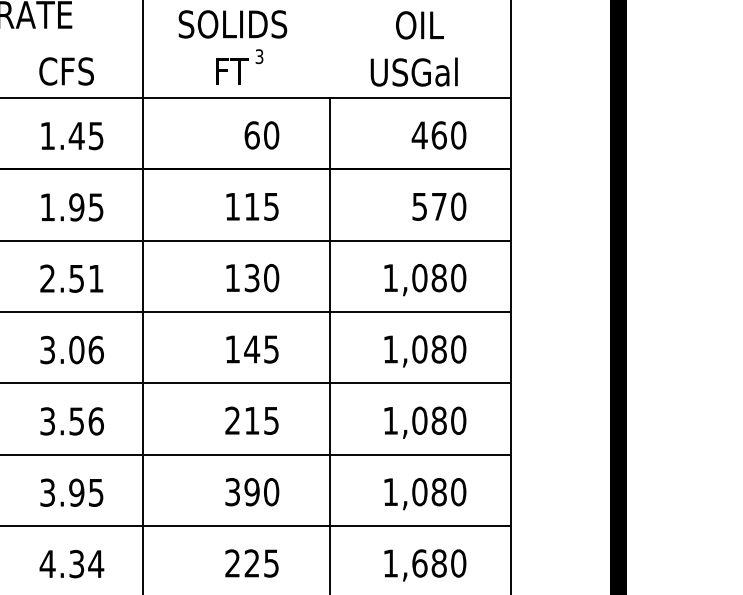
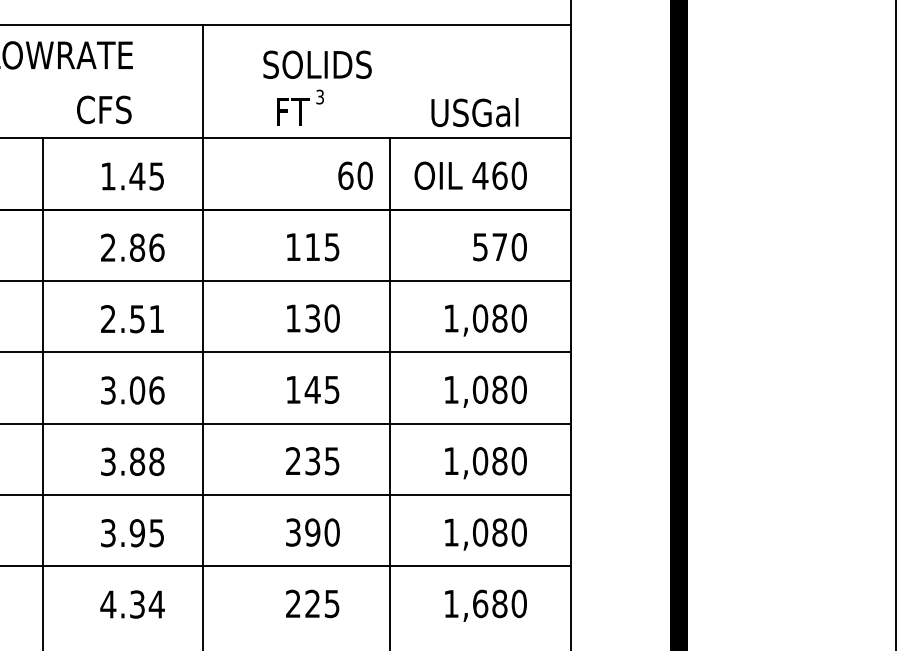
text: (232, 24) -> (317, 64), moved
text: (419, 25) -> (438, 175), moved
text: (66, 71) -> (104, 109), moved
text: (261, 135) -> (355, 175), moved
text: (71, 207) -> (132, 247), 1.95 -> 2.86
text: (86, 421) -> (147, 461), 3.56 -> 3.88
text: (251, 421) -> (312, 461), 215 -> 235

